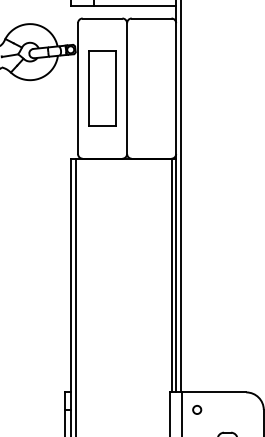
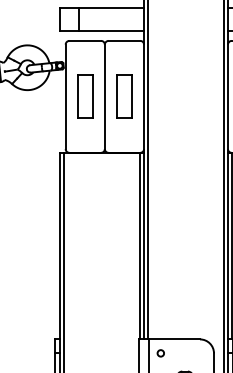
part: (102, 88) -> (85, 96), size x0.71
part: (151, 88) -> (124, 96), added

